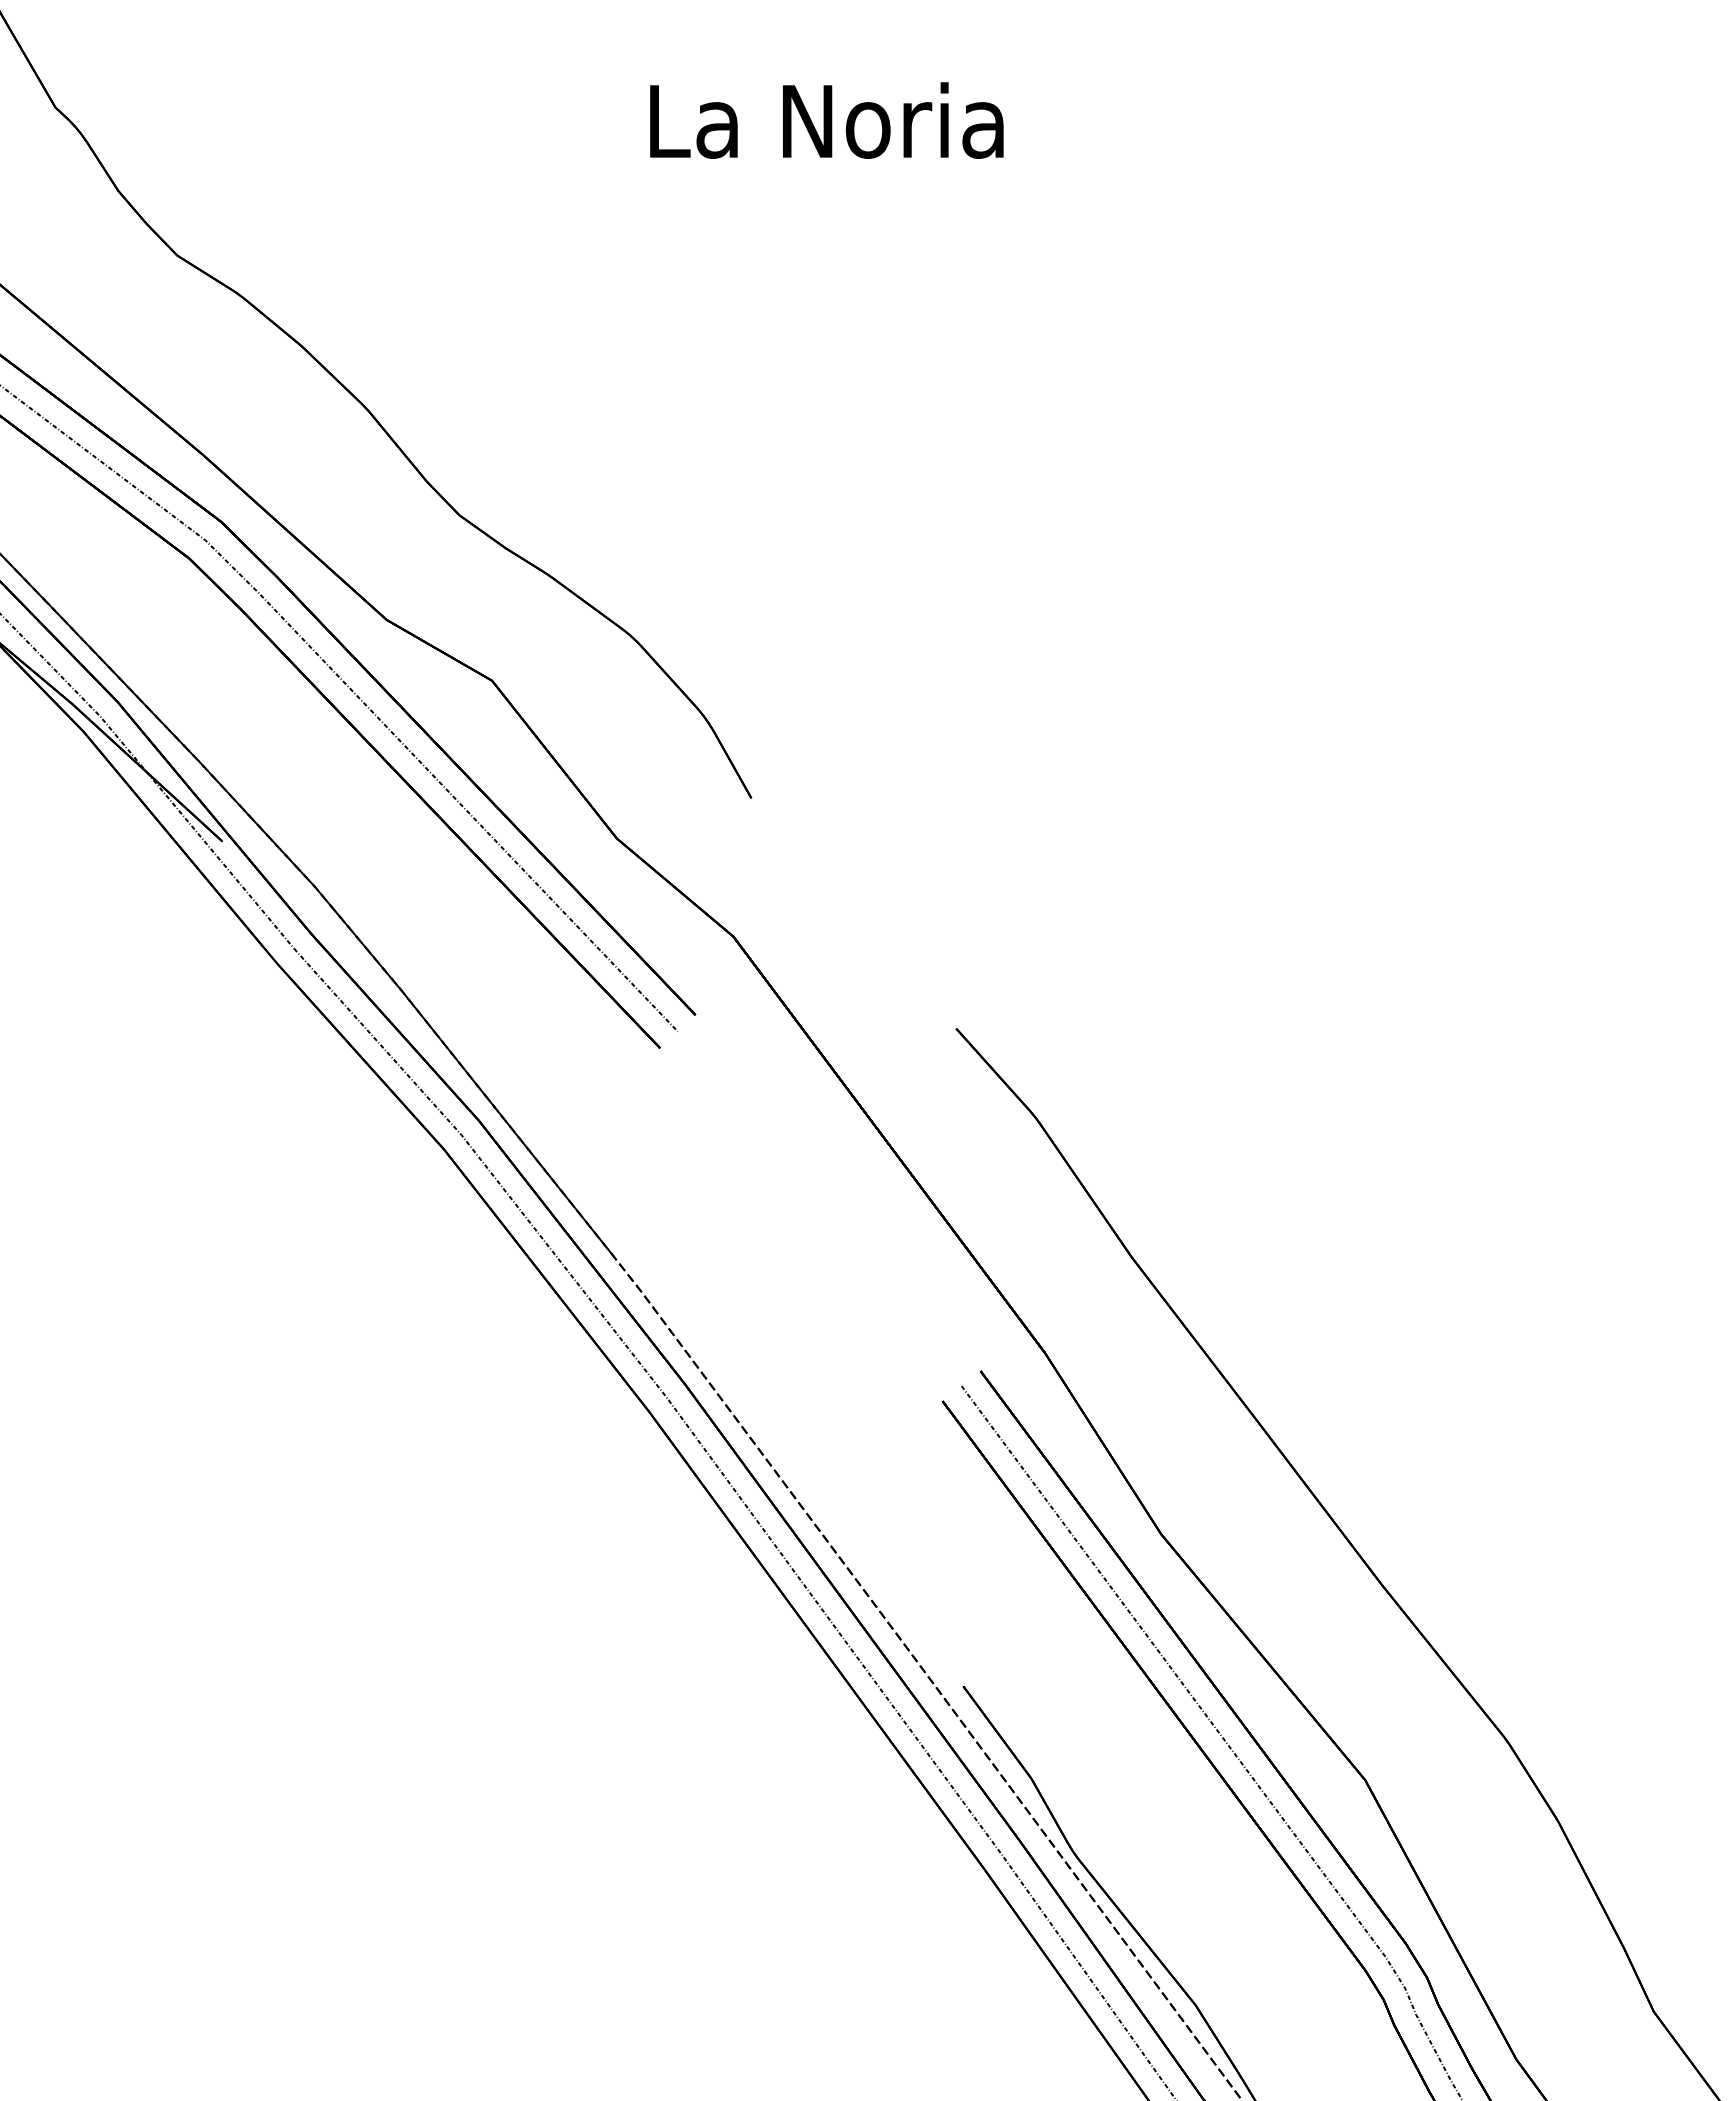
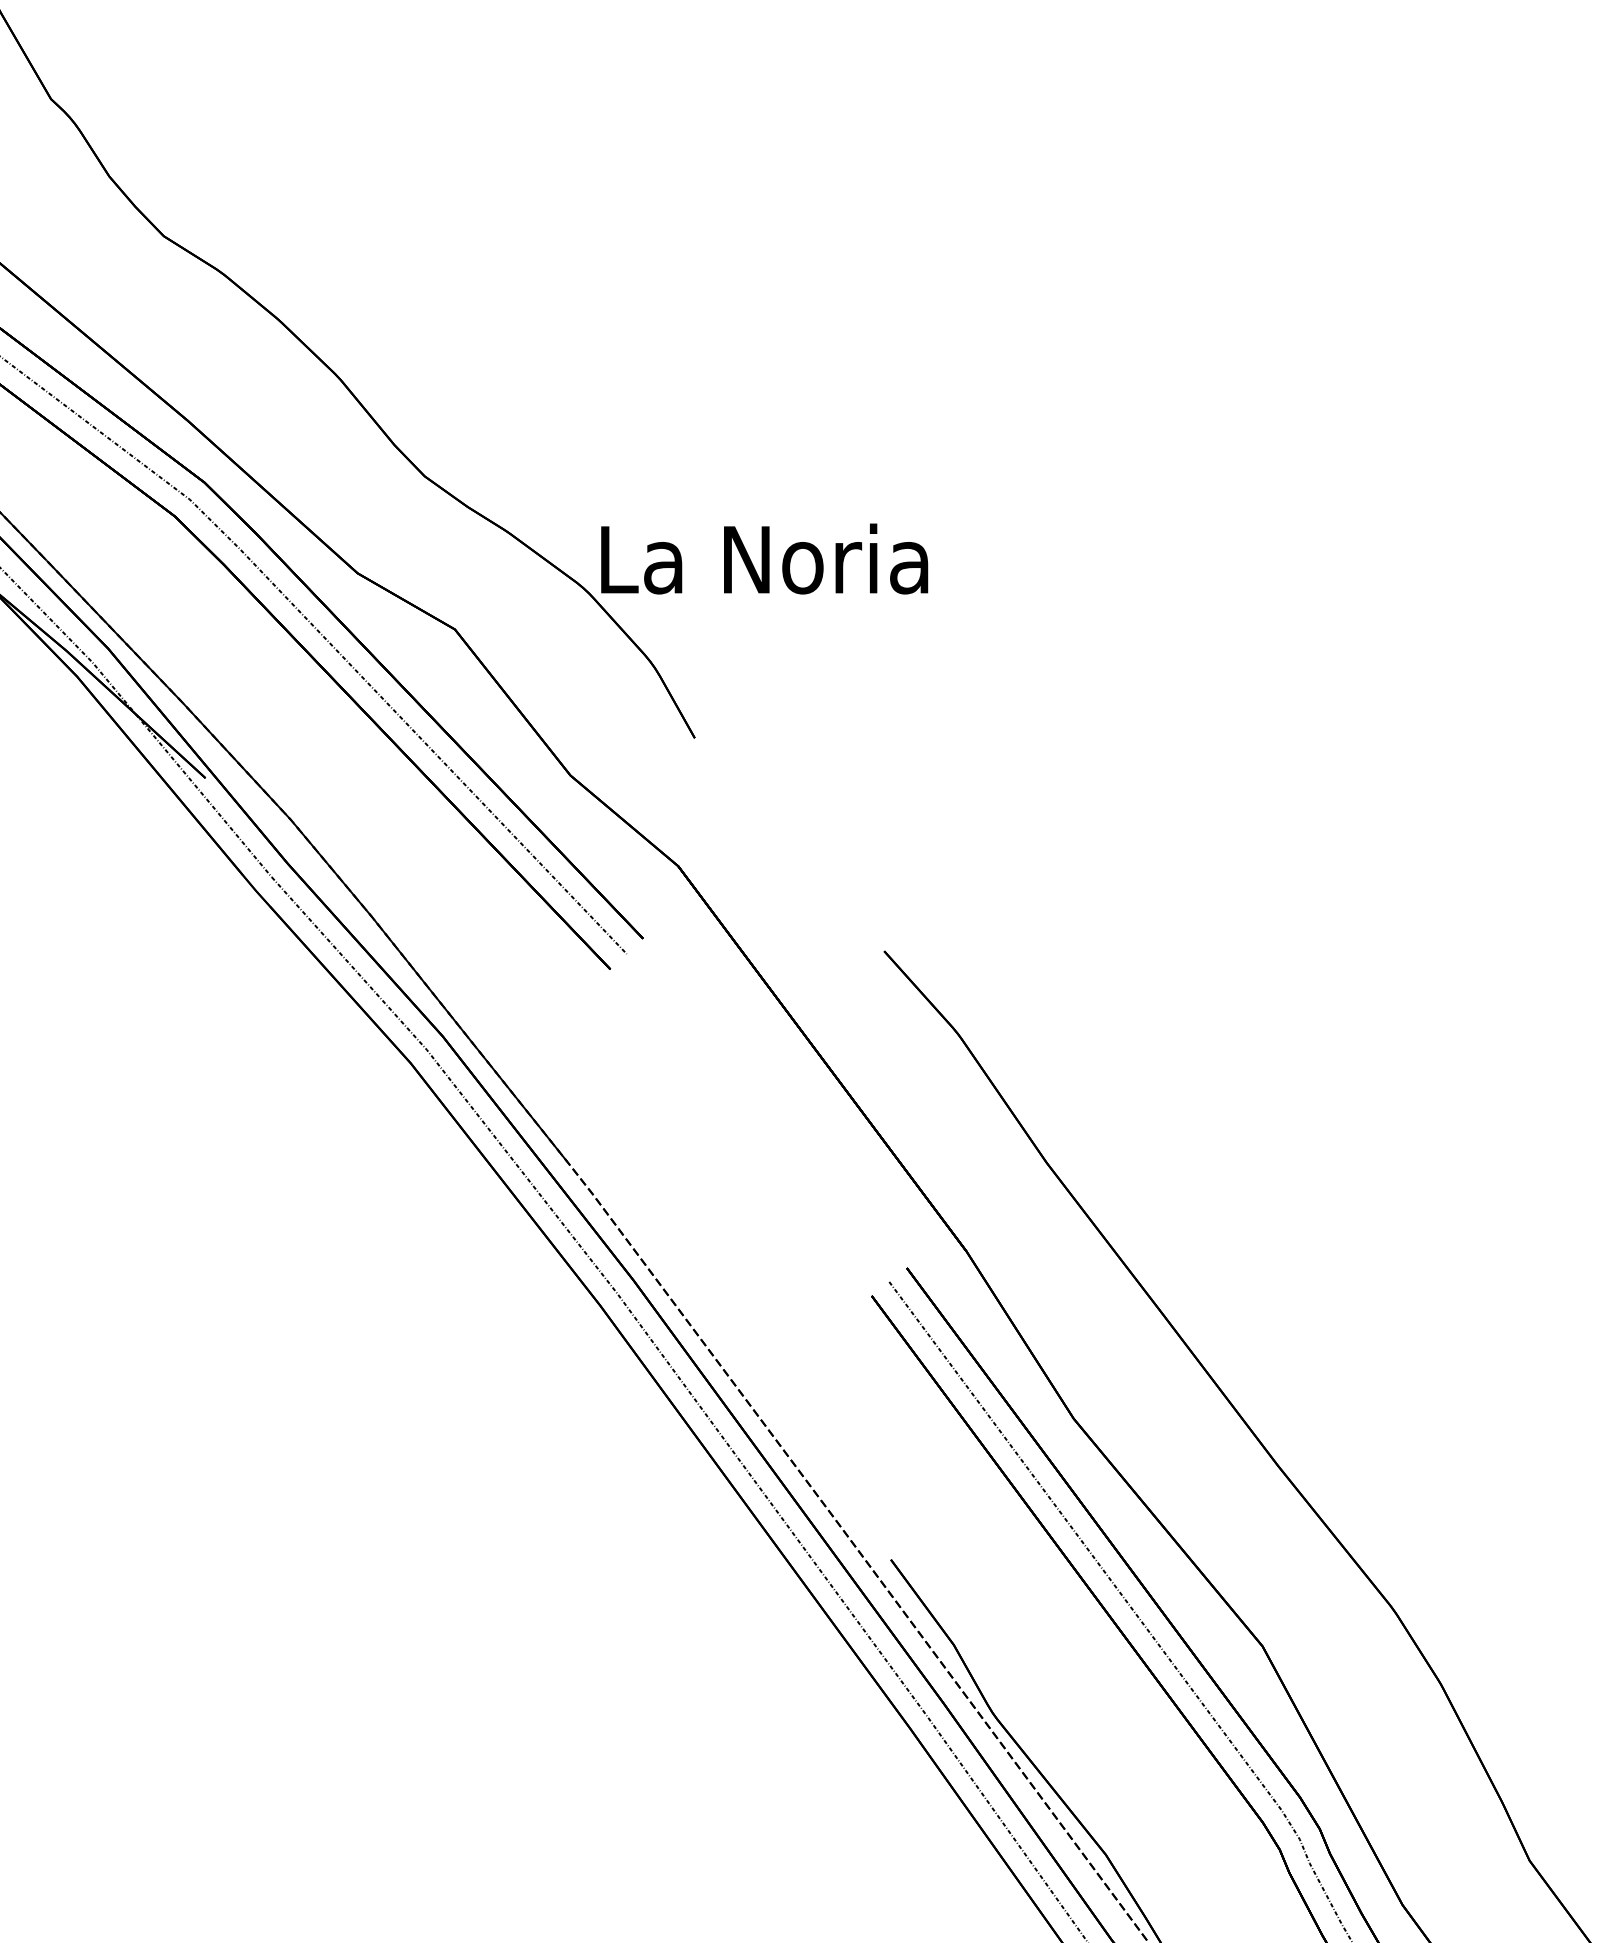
text: (826, 120) -> (764, 558), moved

